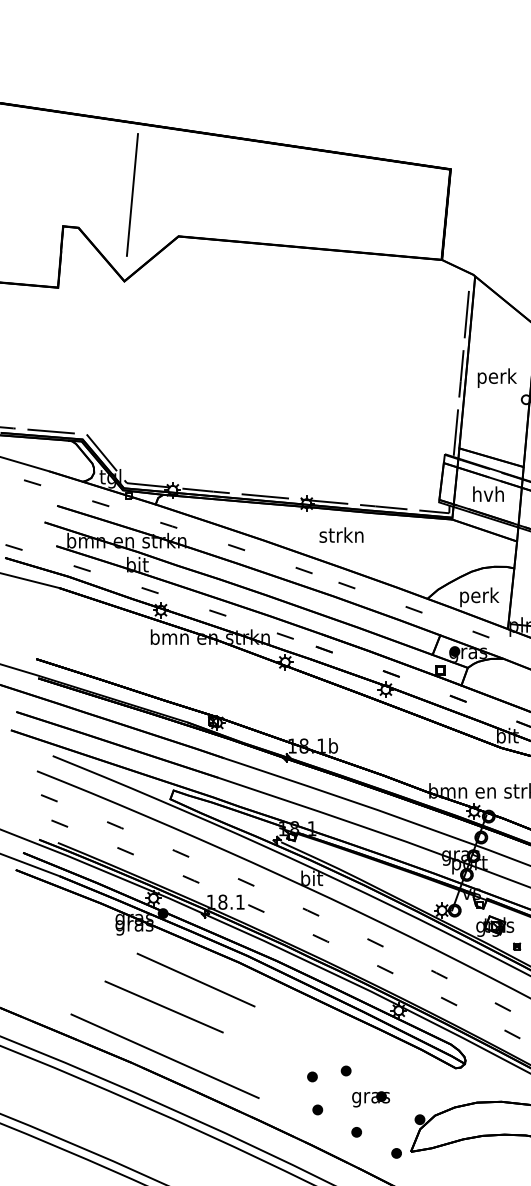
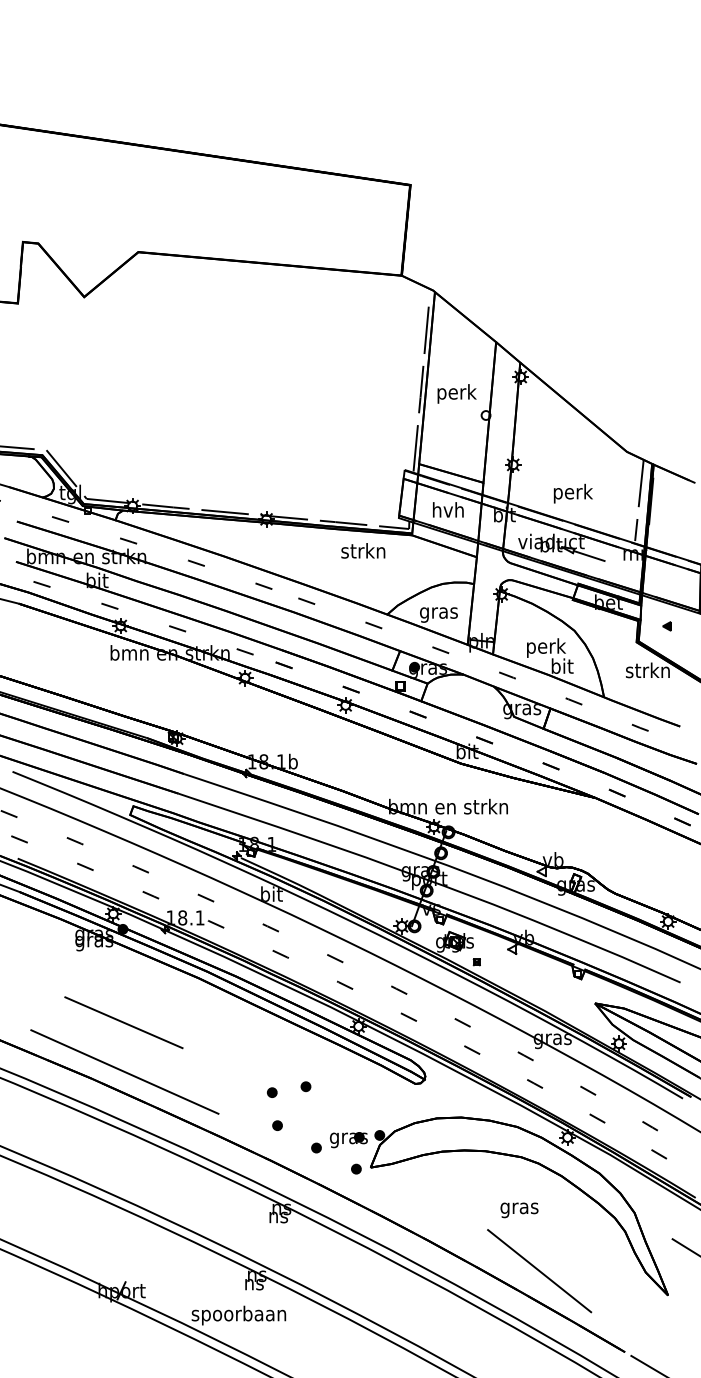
line: (131, 194) -> (91, 210), removed
text: (341, 534) -> (363, 550), moved
text: (479, 596) -> (439, 612), perk -> gras
line: (195, 979) -> (155, 995), removed
part: (370, 1099) -> (348, 1140), moved

